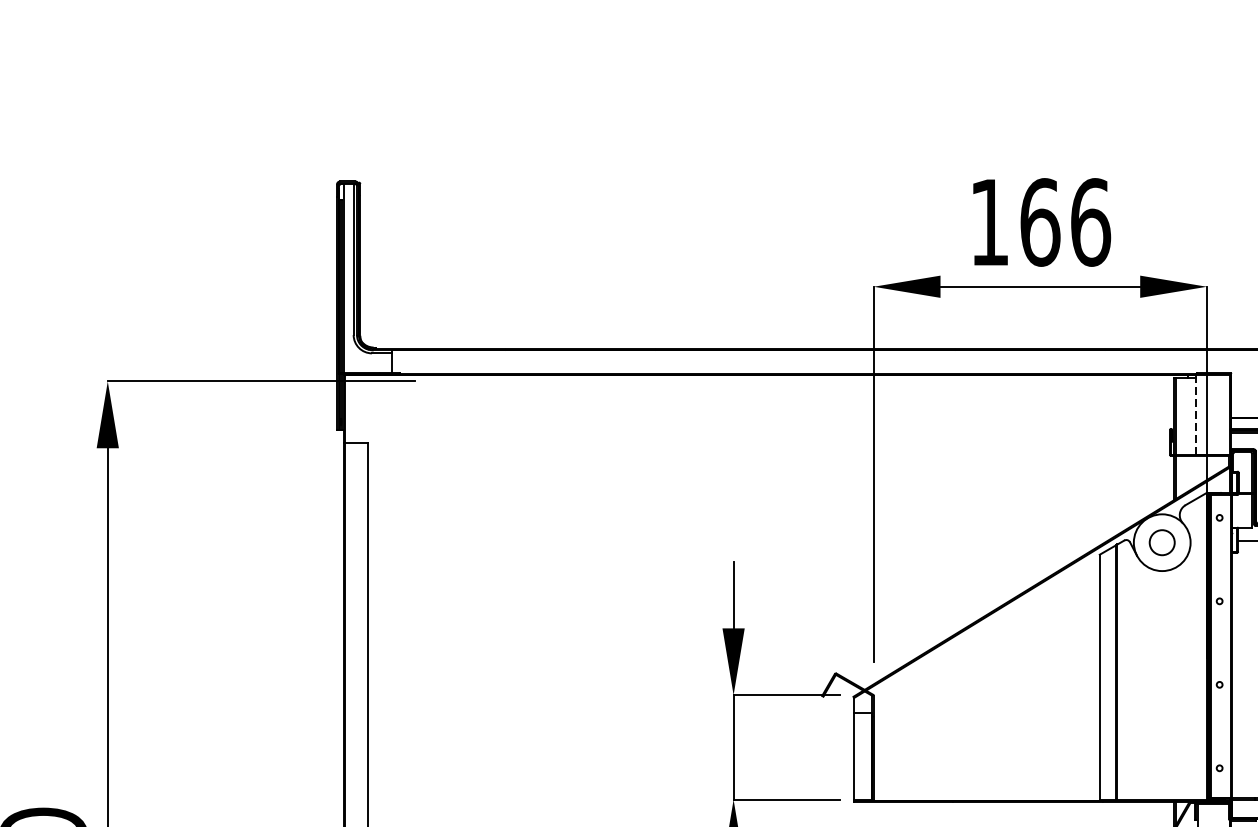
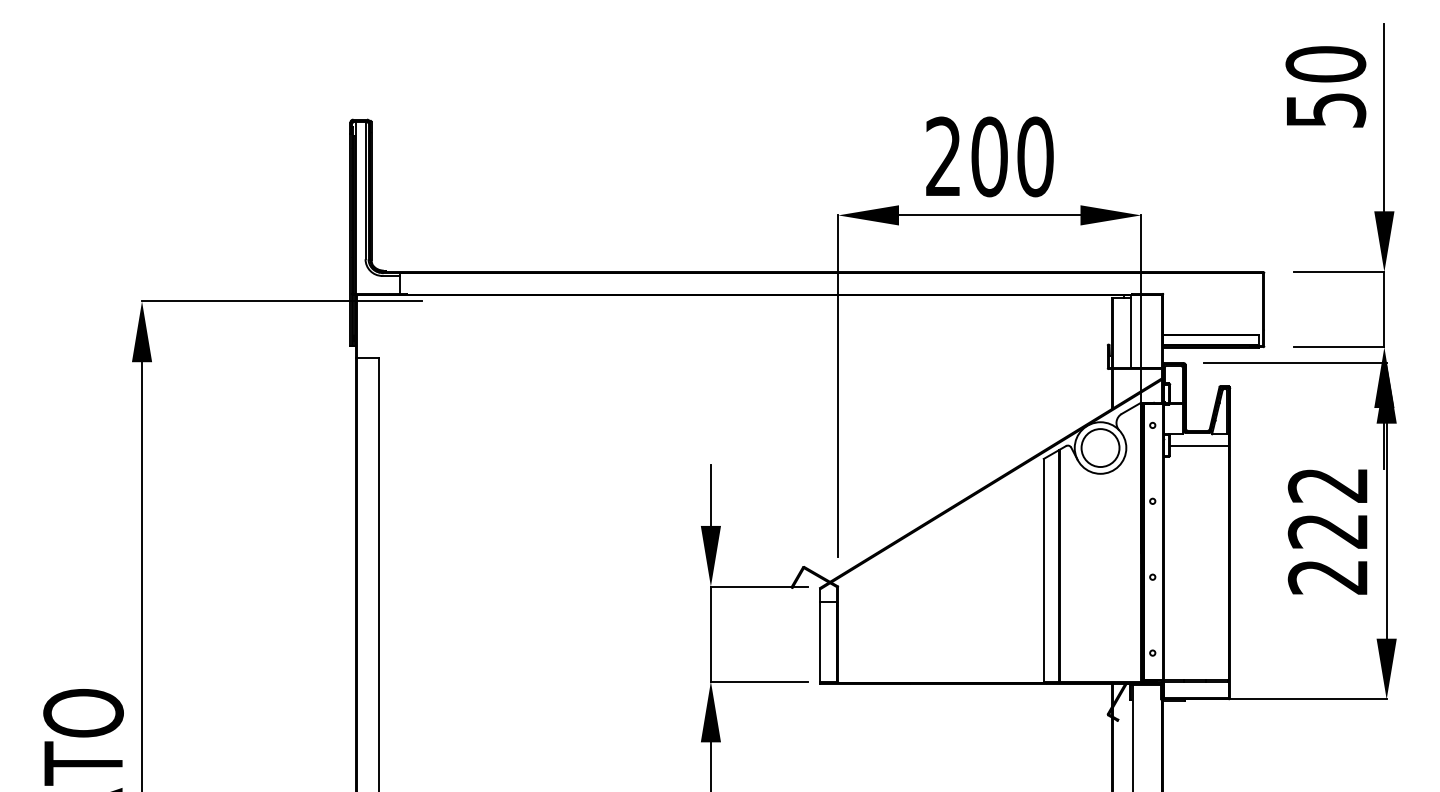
text: (1040, 221) -> (989, 156), 166 -> 200
line: (1196, 415) -> (1131, 332), dashed -> solid
circle: (1162, 543) -> (1100, 448), size x1.67

